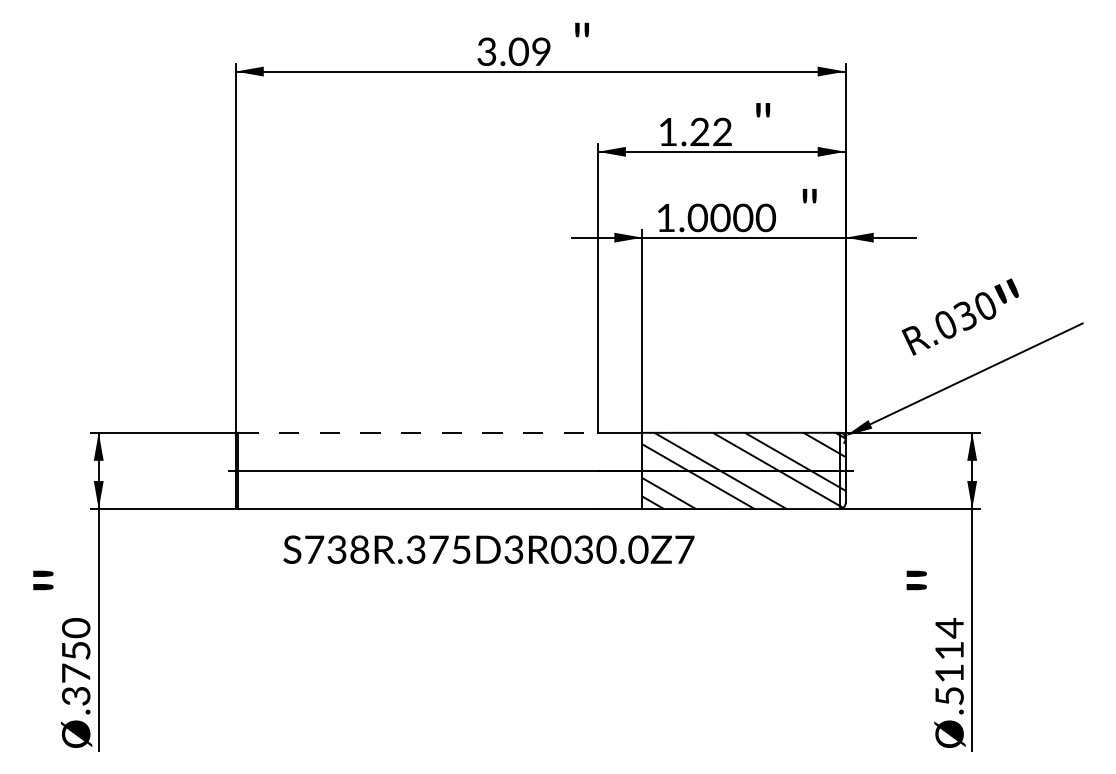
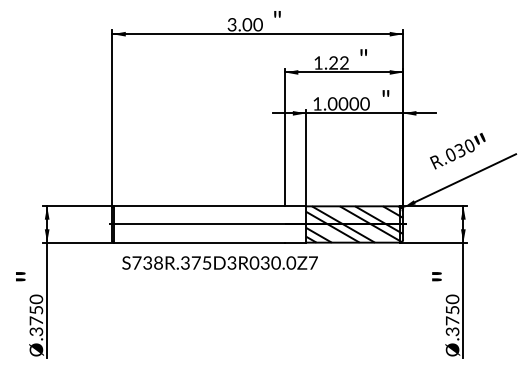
text: (540, 53) -> (257, 25), 3.09 -> 3.00
line: (418, 433) -> (199, 206), dashed -> solid
text: (487, 548) -> (219, 262), moved
text: (949, 661) -> (452, 315), .5114 -> .3750

